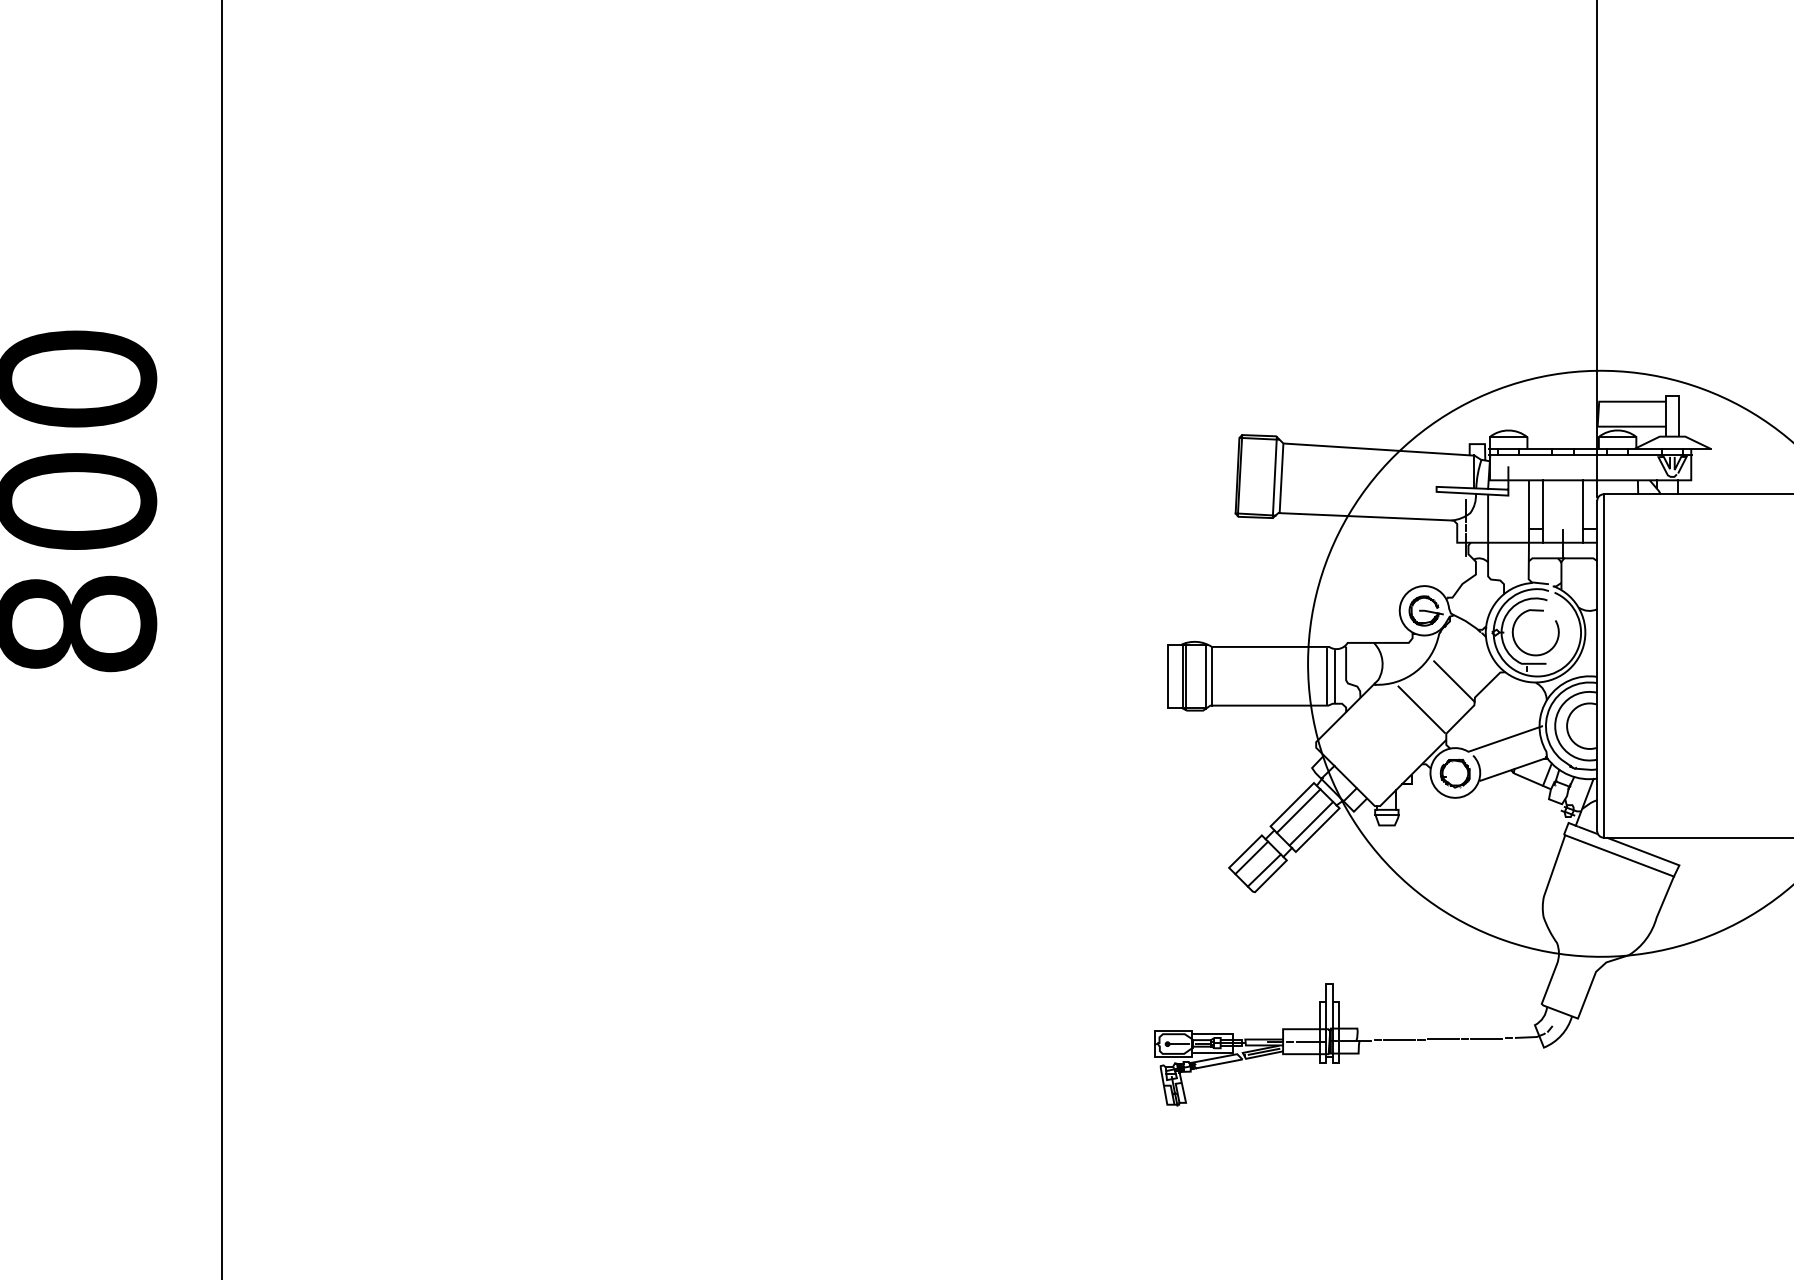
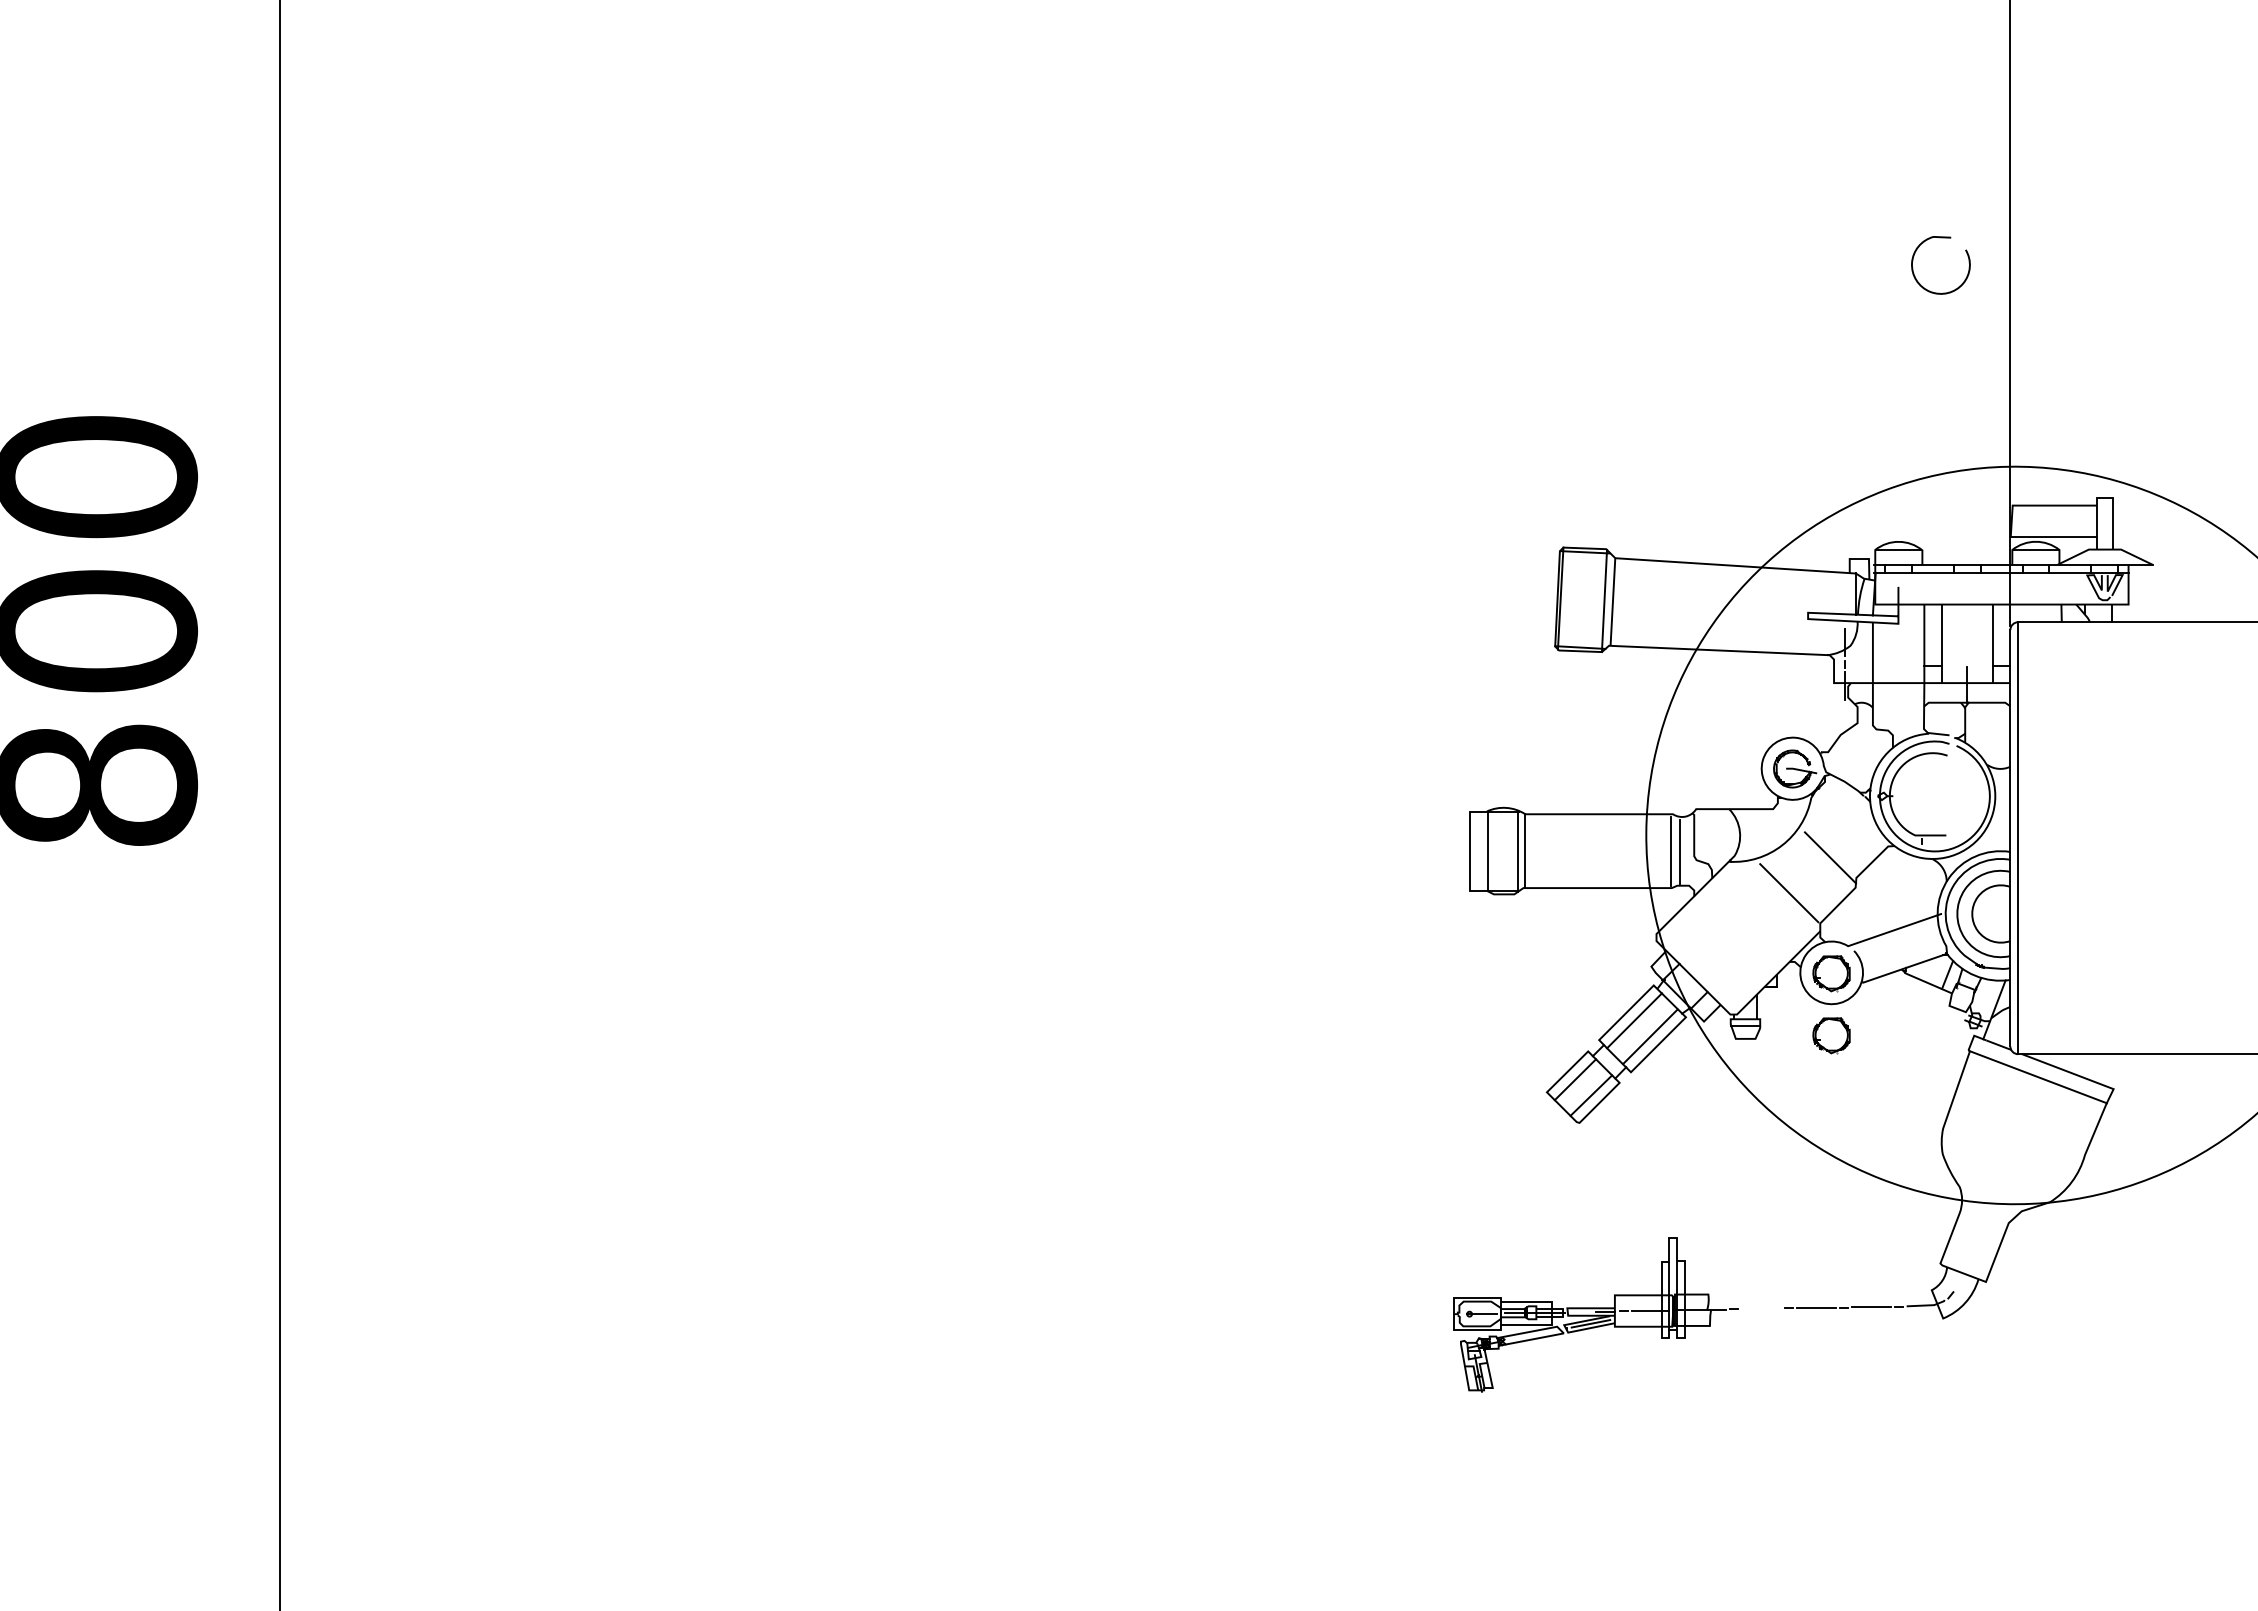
curve: (1519, 647) -> (1920, 283), moved
line: (1185, 676) -> (1492, 851), removed
part: (1455, 822) -> (1831, 1035), added
line: (1399, 1040) -> (1761, 1309), removed

